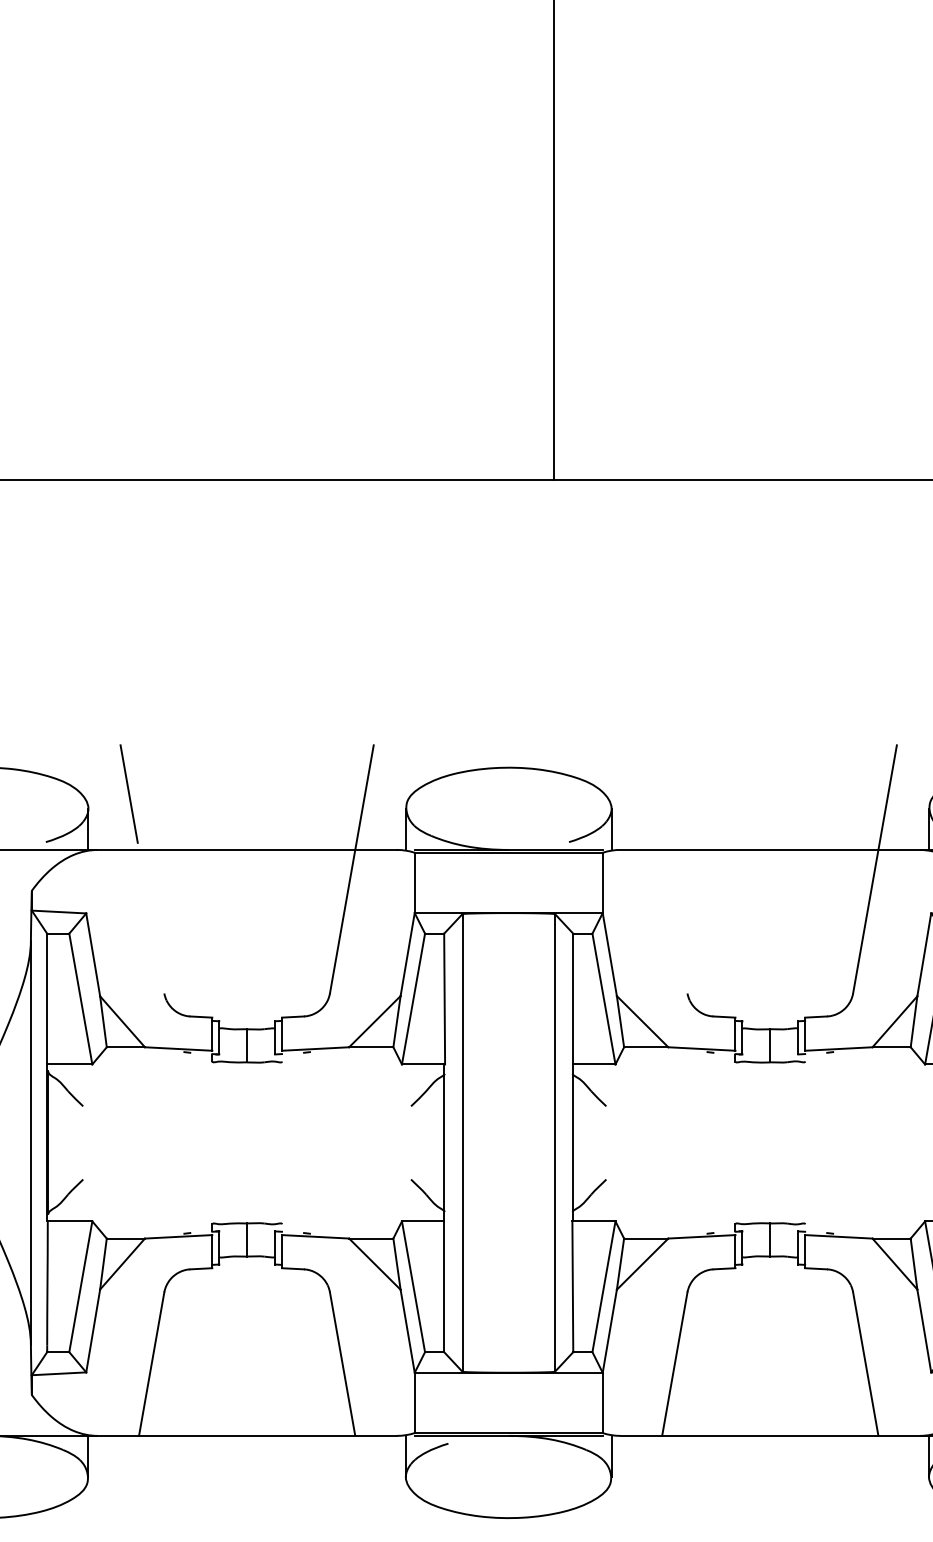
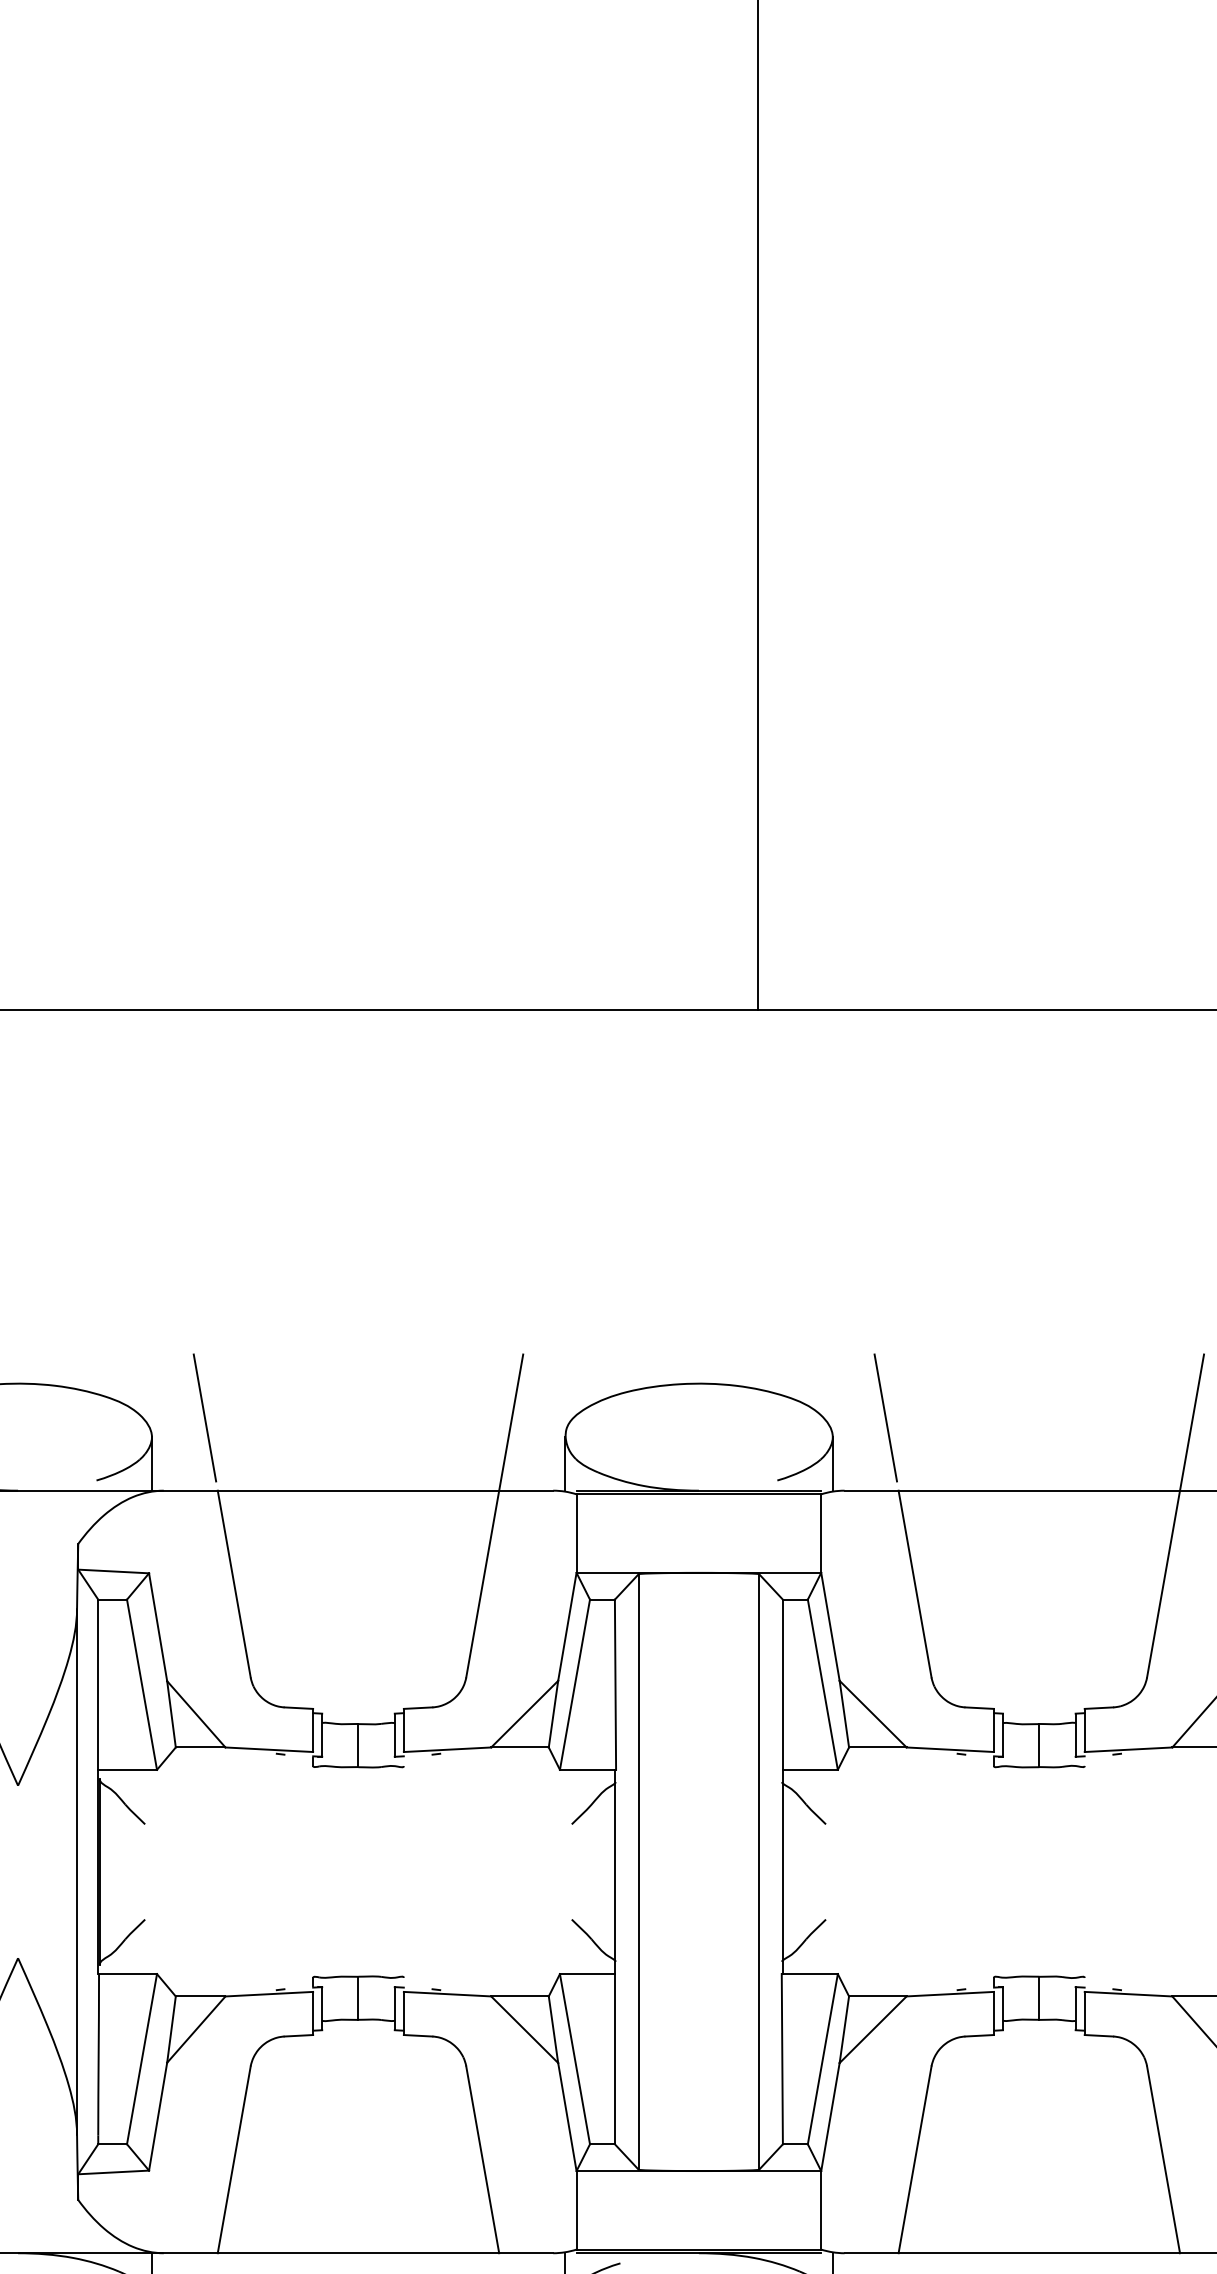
line: (652, 793) -> (885, 1417), added
line: (151, 921) -> (233, 1583), added
line: (674, 921) -> (914, 1583), added

